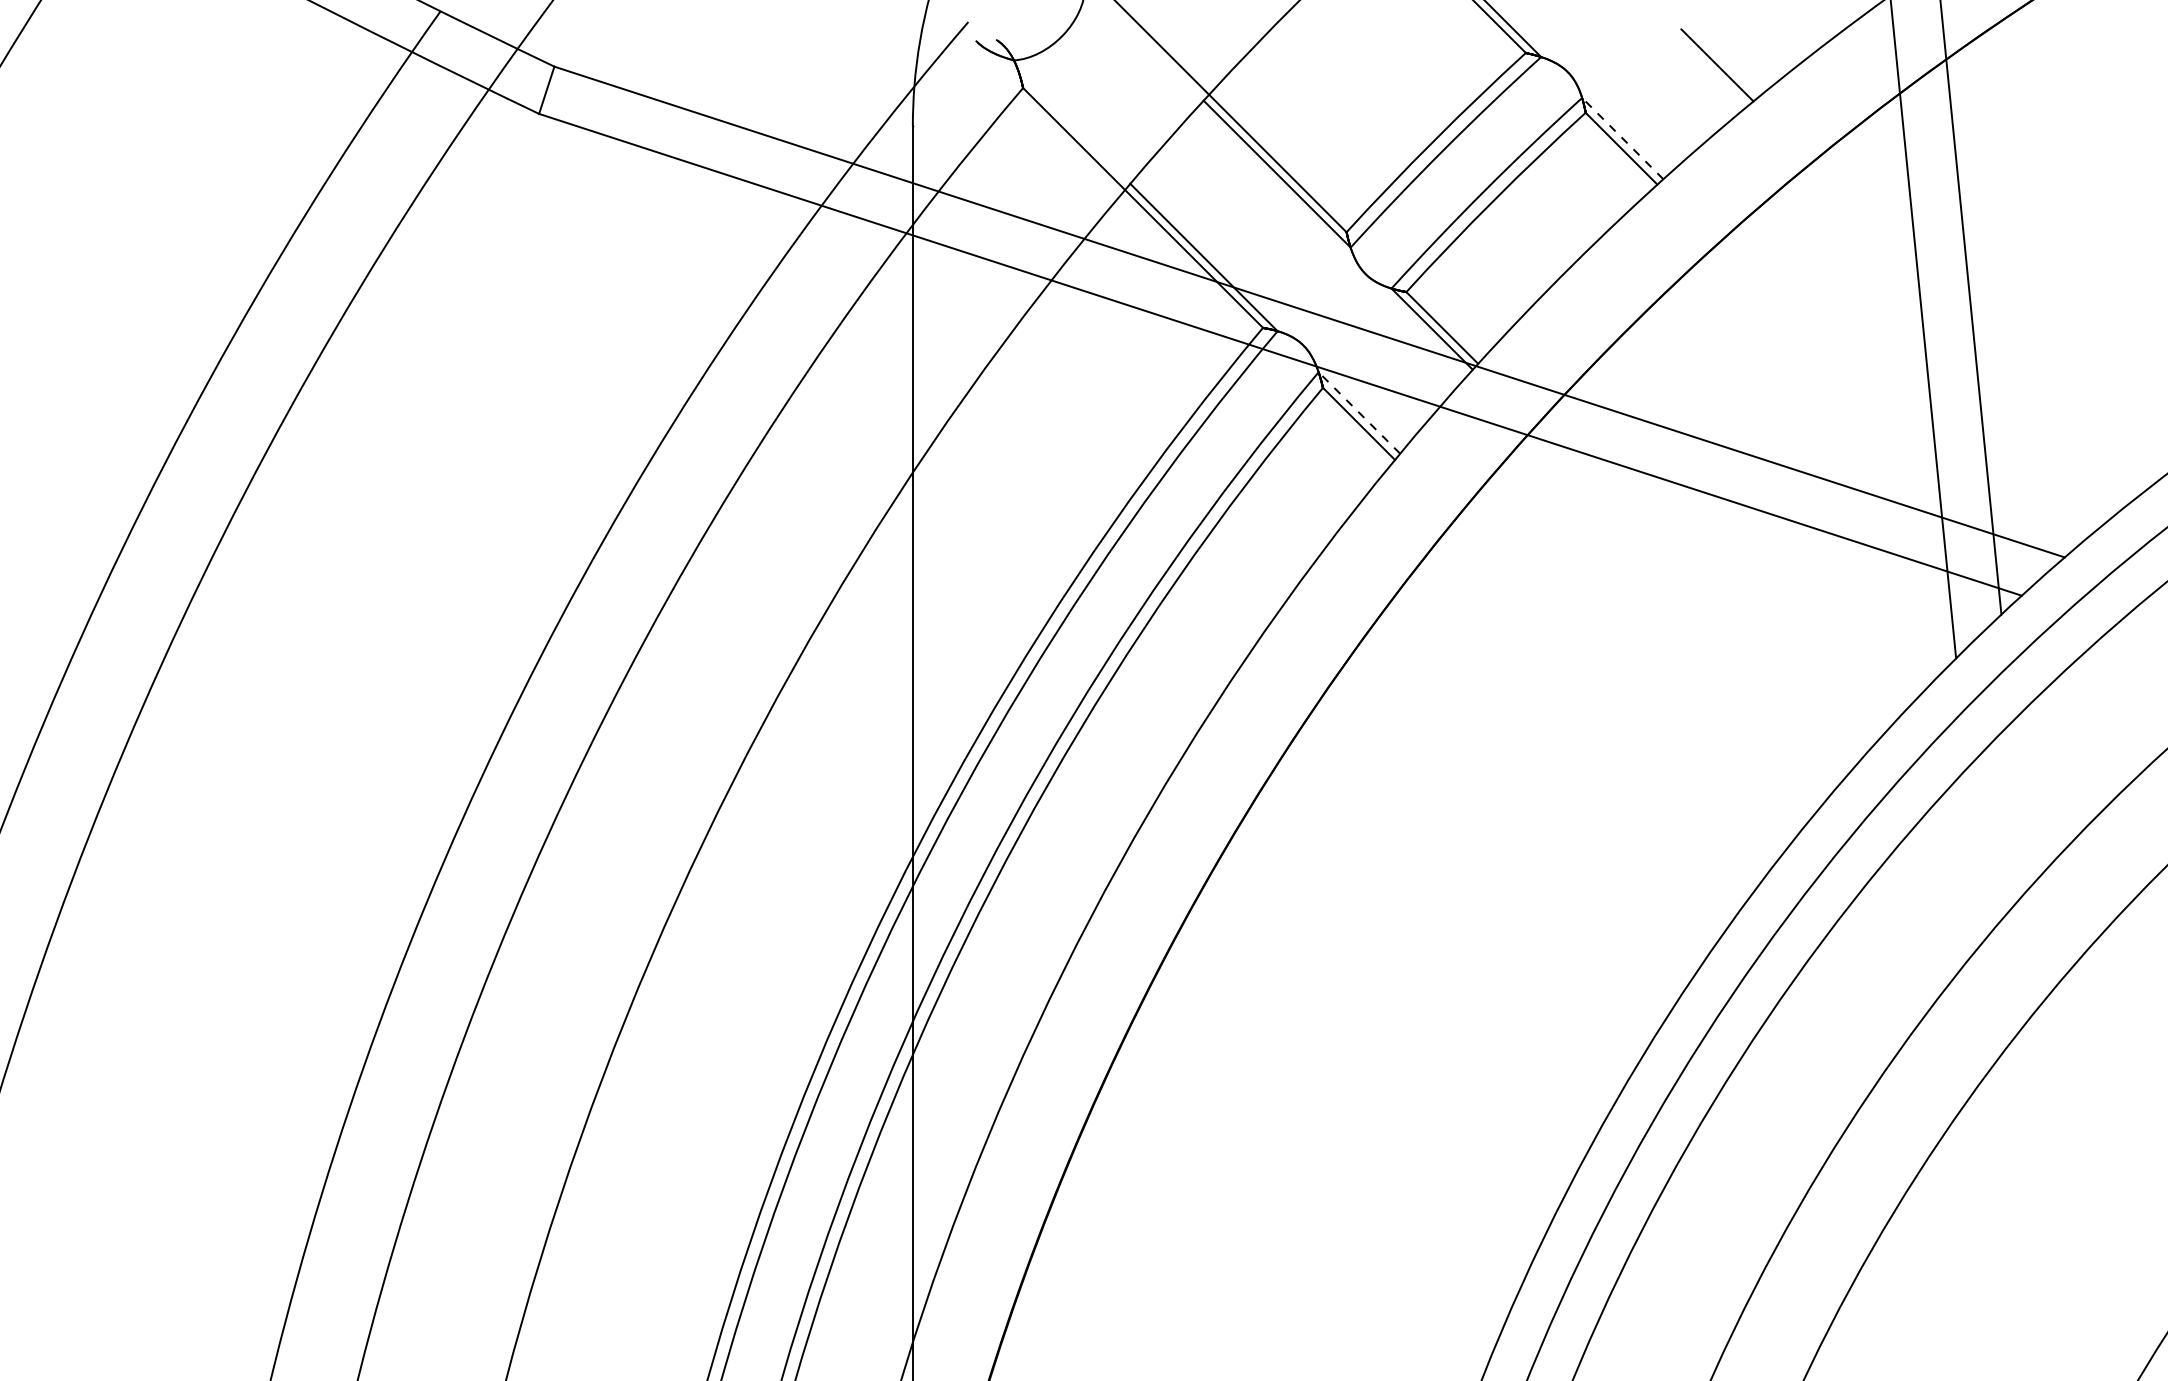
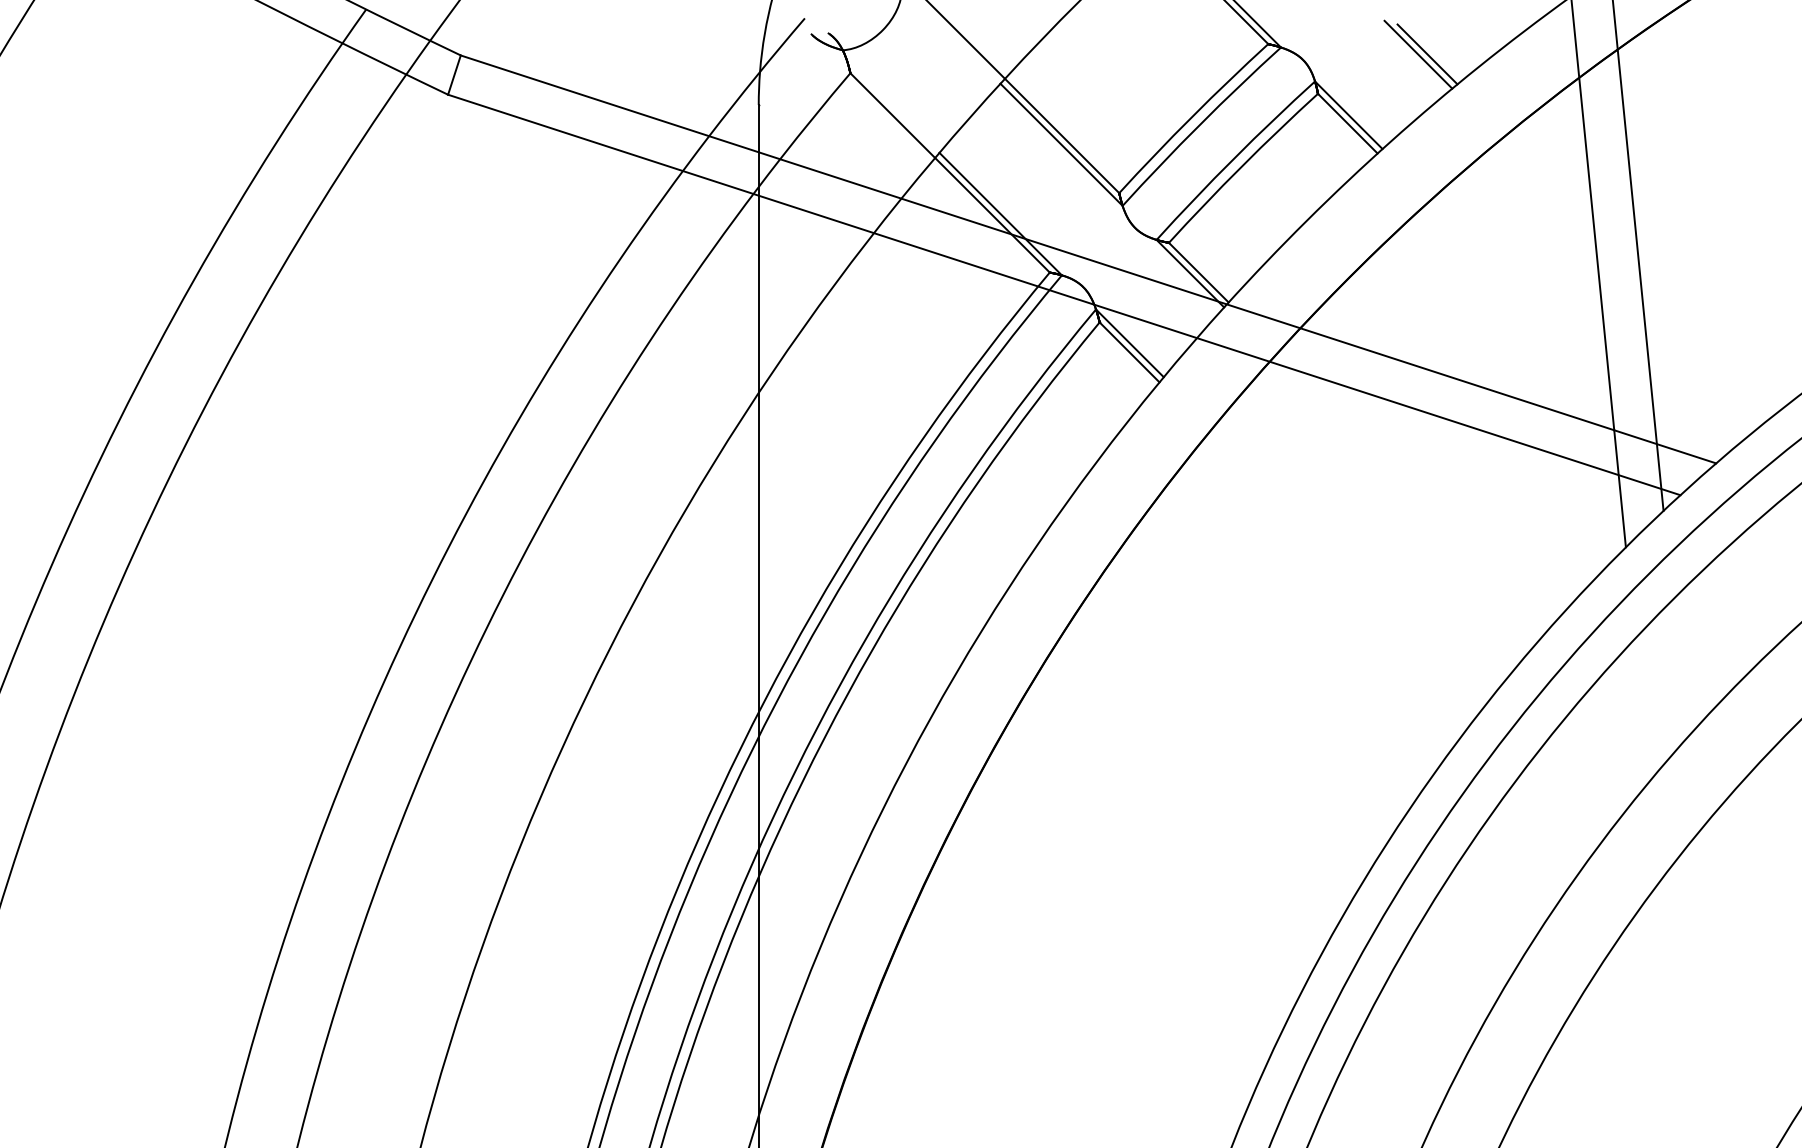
line: (1706, 65) -> (1418, 54), added
line: (1622, 138) -> (1348, 115), dashed -> solid
line: (1358, 413) -> (1129, 343), dashed -> solid

